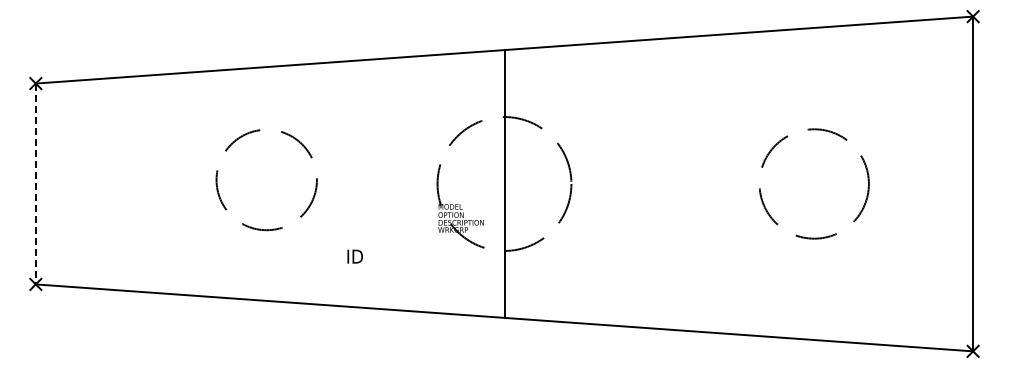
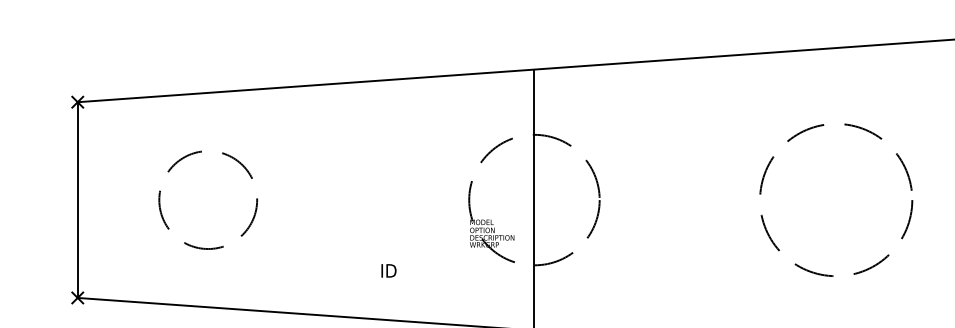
circle: (266, 180) -> (208, 200), moved
circle: (814, 183) -> (836, 199), size x1.43
line: (35, 184) -> (77, 200), dashed -> solid

